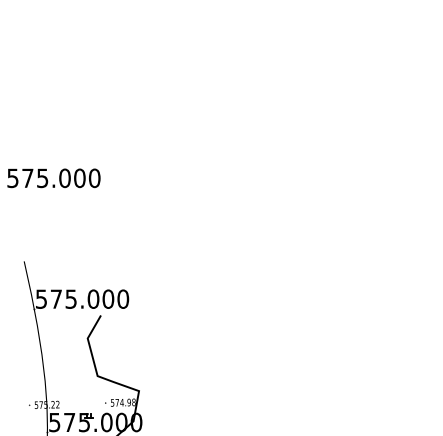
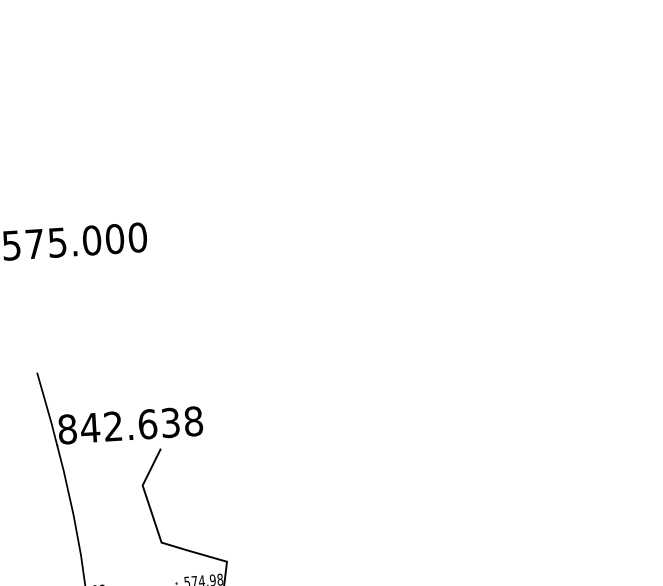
text: (82, 298) -> (130, 424), 575.000 -> 842.638

